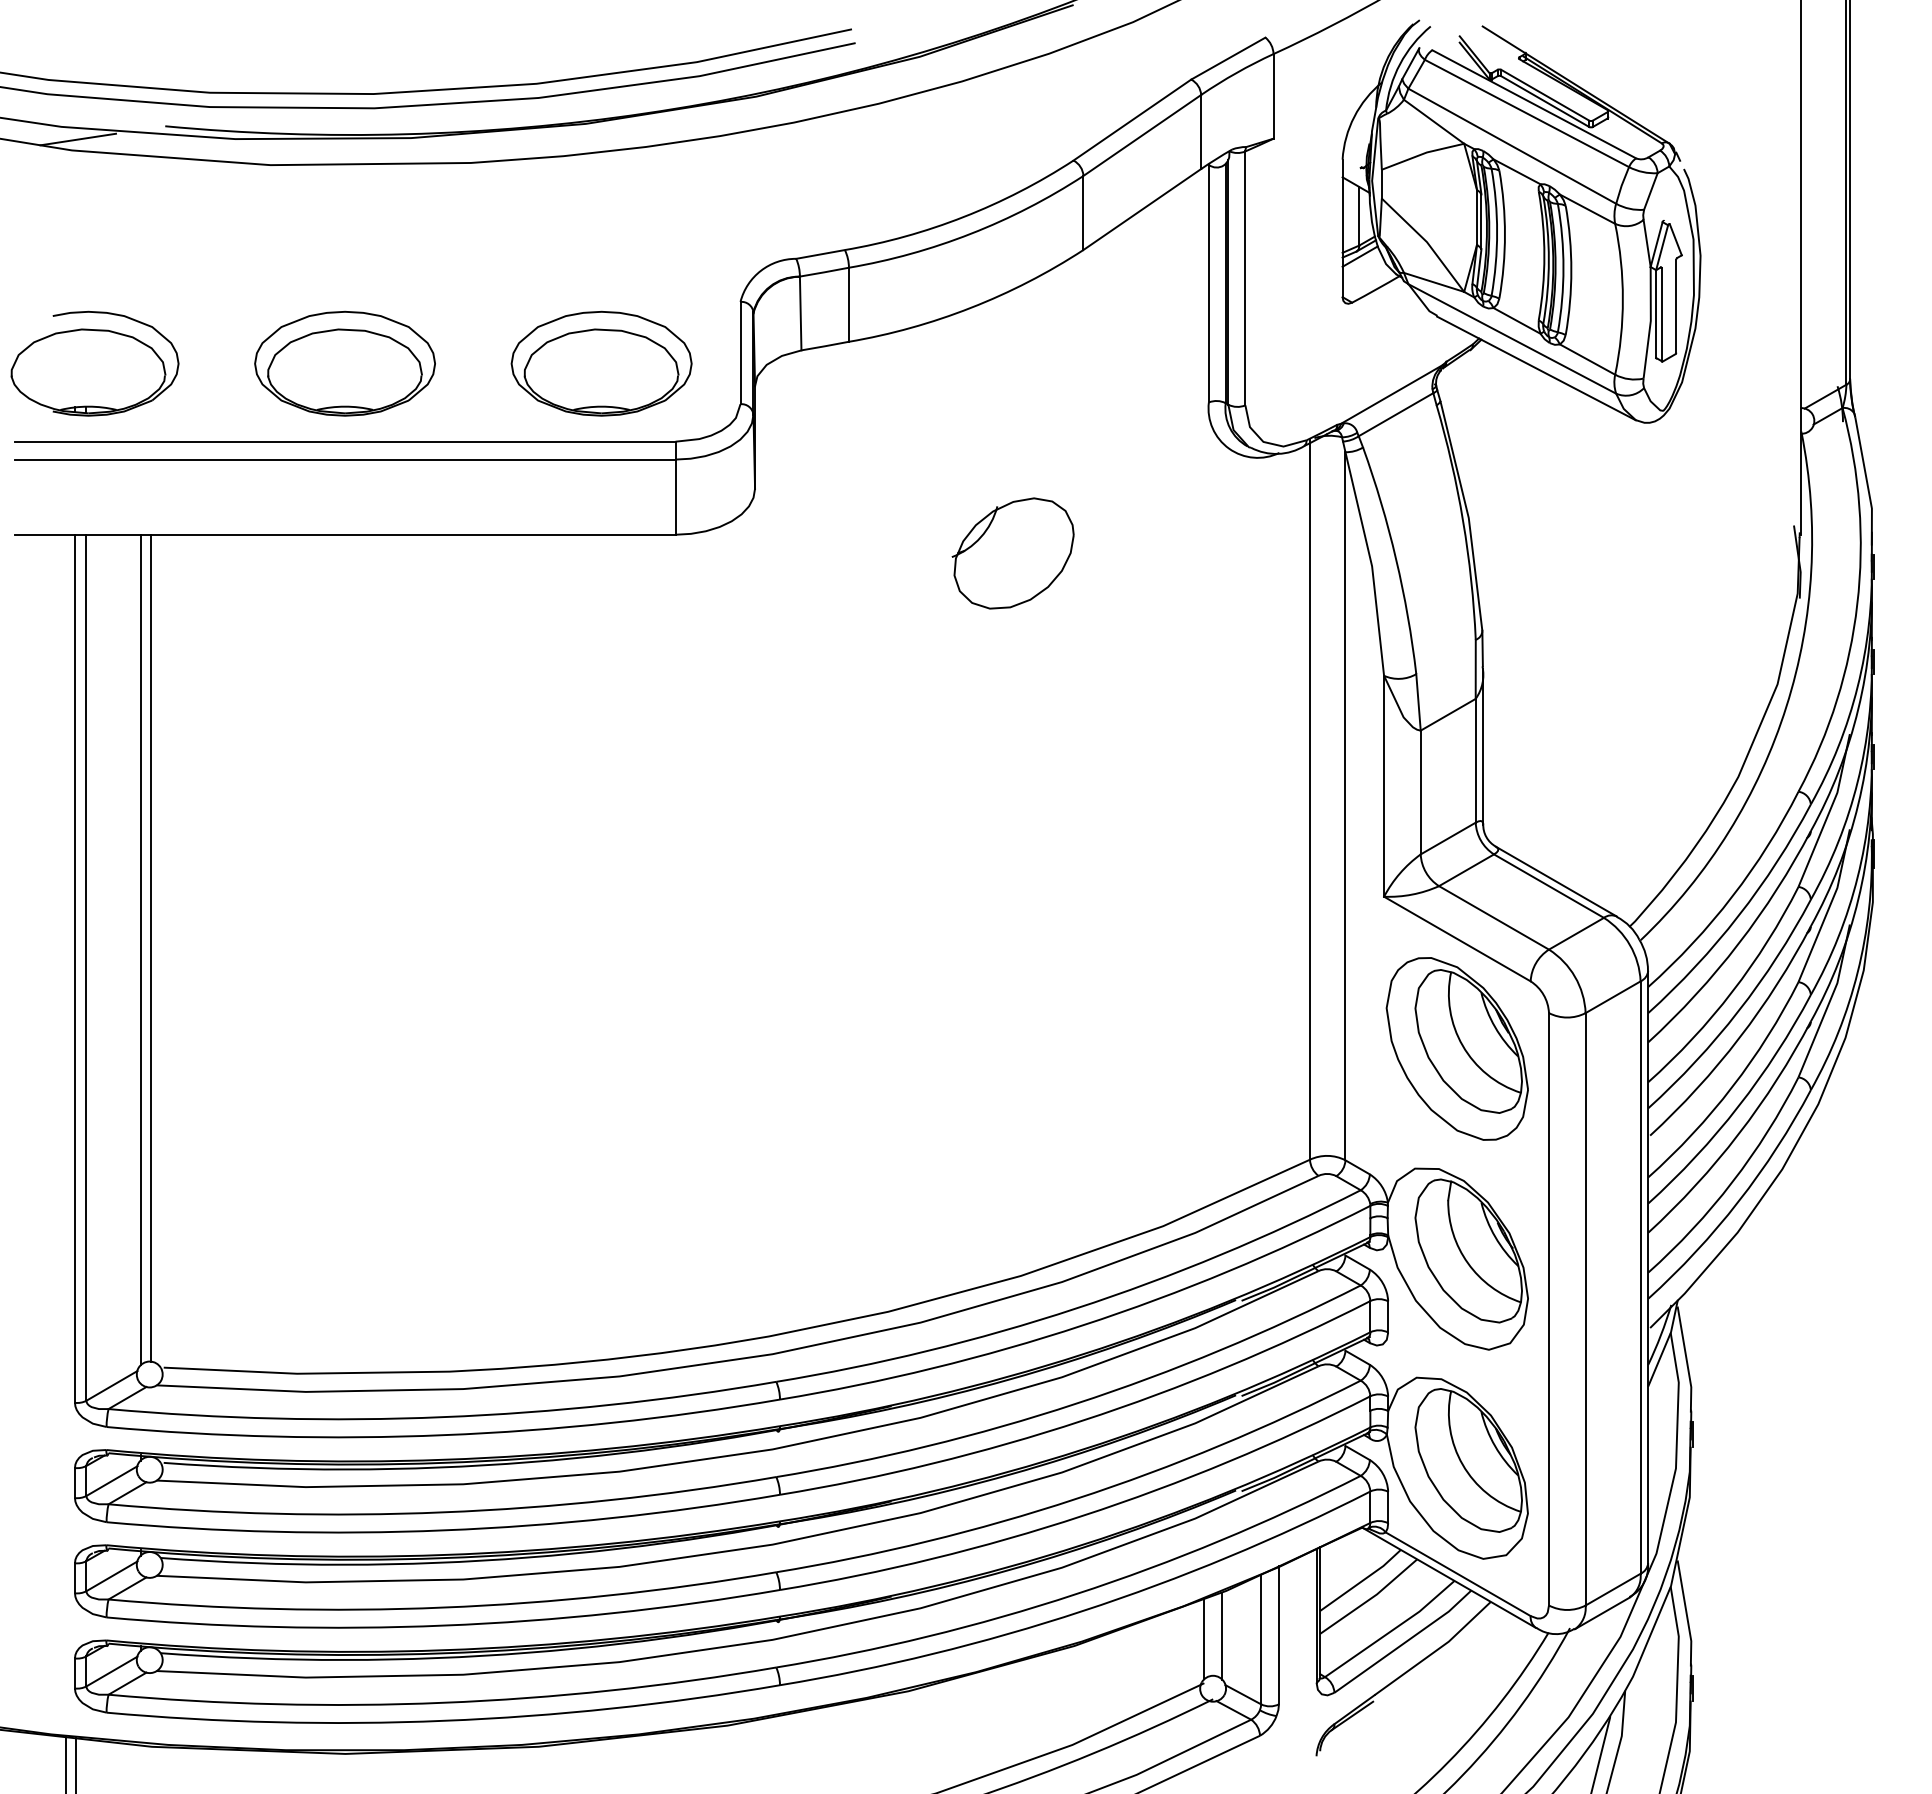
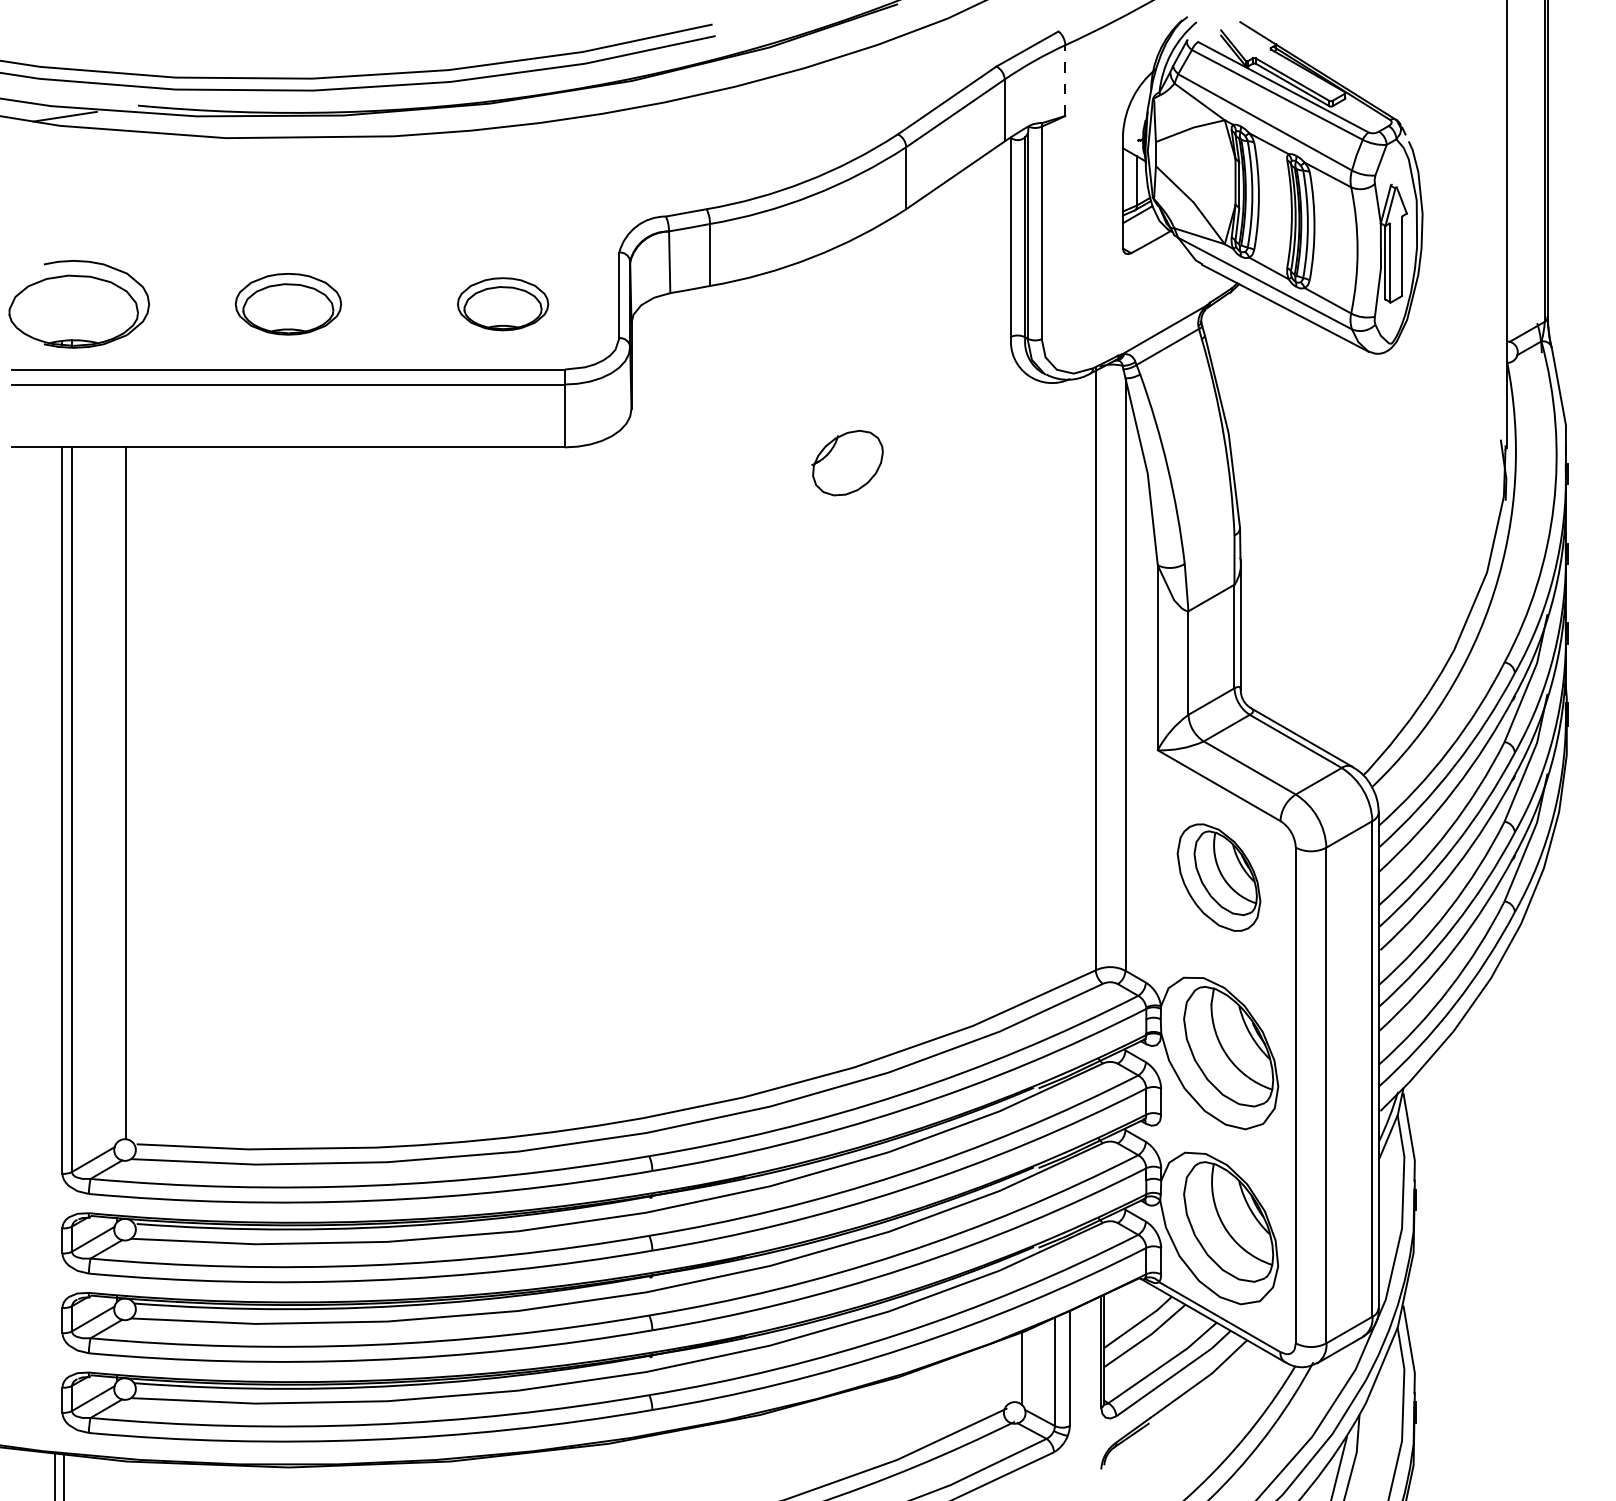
line: (1273, 95) -> (1065, 79), solid -> dashed
part: (344, 363) -> (287, 304), size x0.7
part: (601, 363) -> (503, 304), size x0.6
part: (1012, 553) -> (846, 463), size x0.7
line: (140, 949) -> (117, 794), removed
part: (1456, 1048) -> (1218, 877), size x0.7
line: (1204, 1638) -> (1007, 1370), removed

